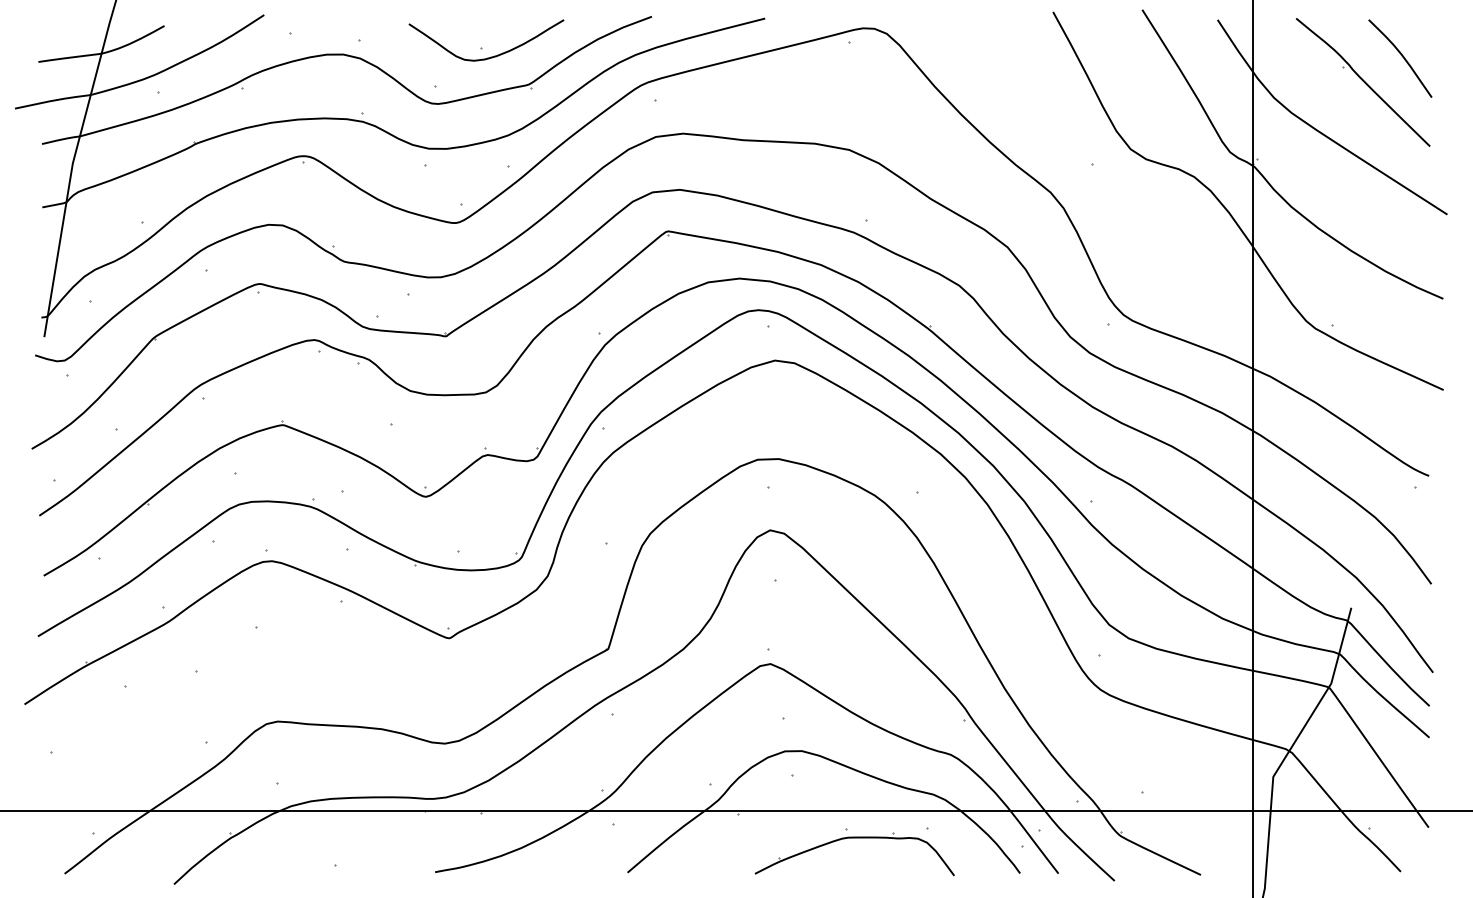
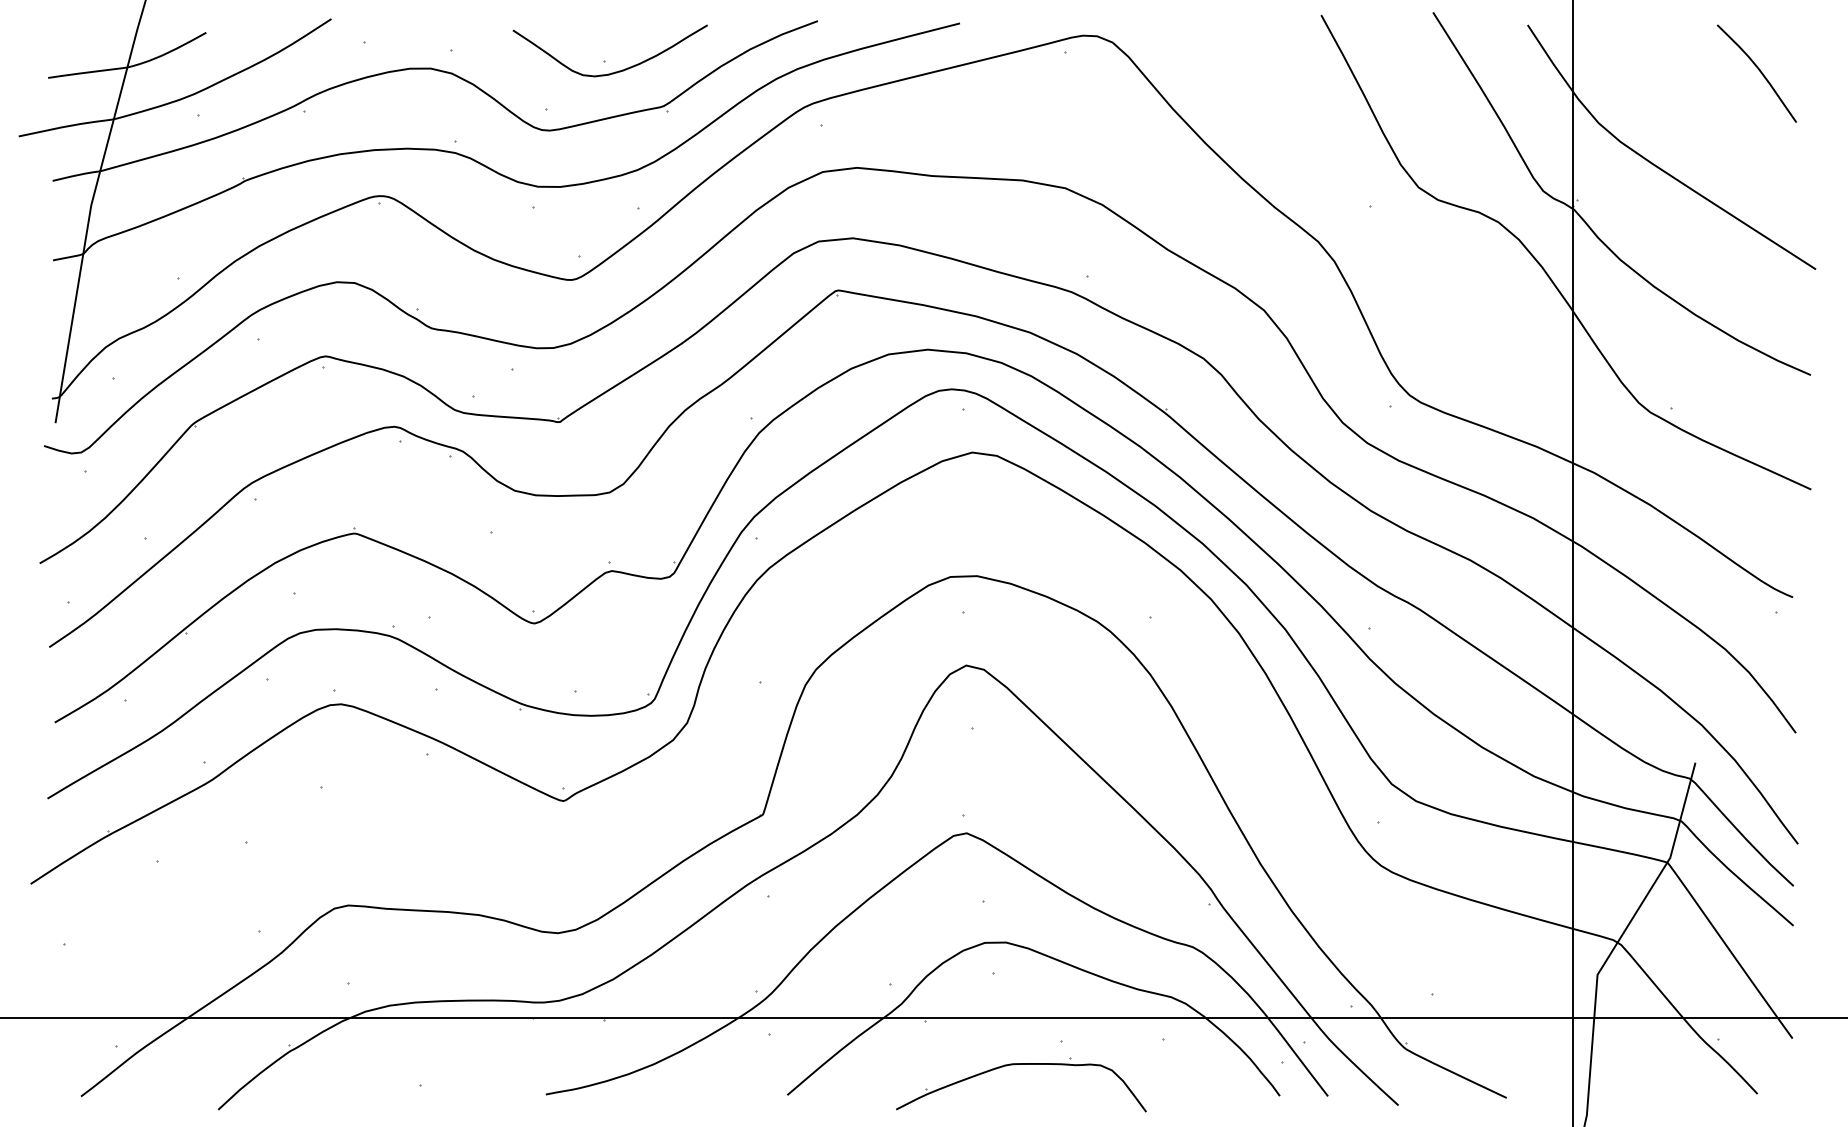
part: (1363, 82) -> (1710, 103), removed
part: (854, 837) -> (1021, 1064), moved

